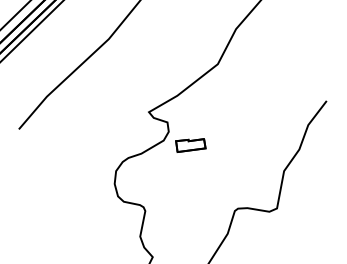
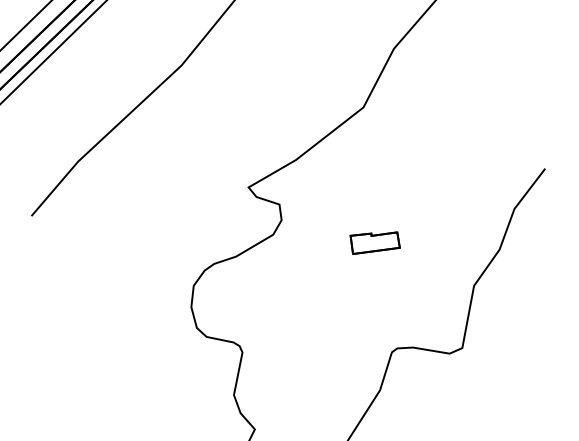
part: (190, 145) -> (374, 243), moved

